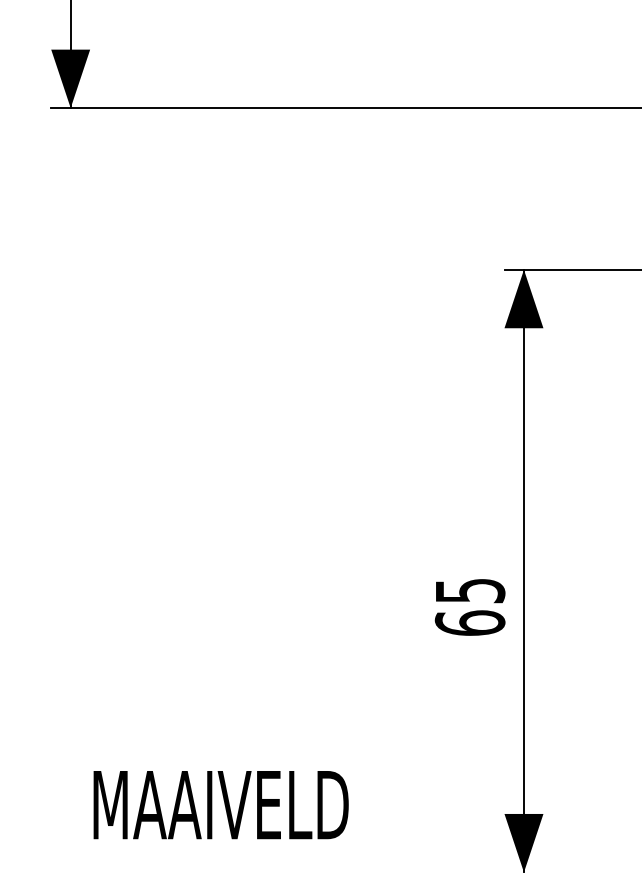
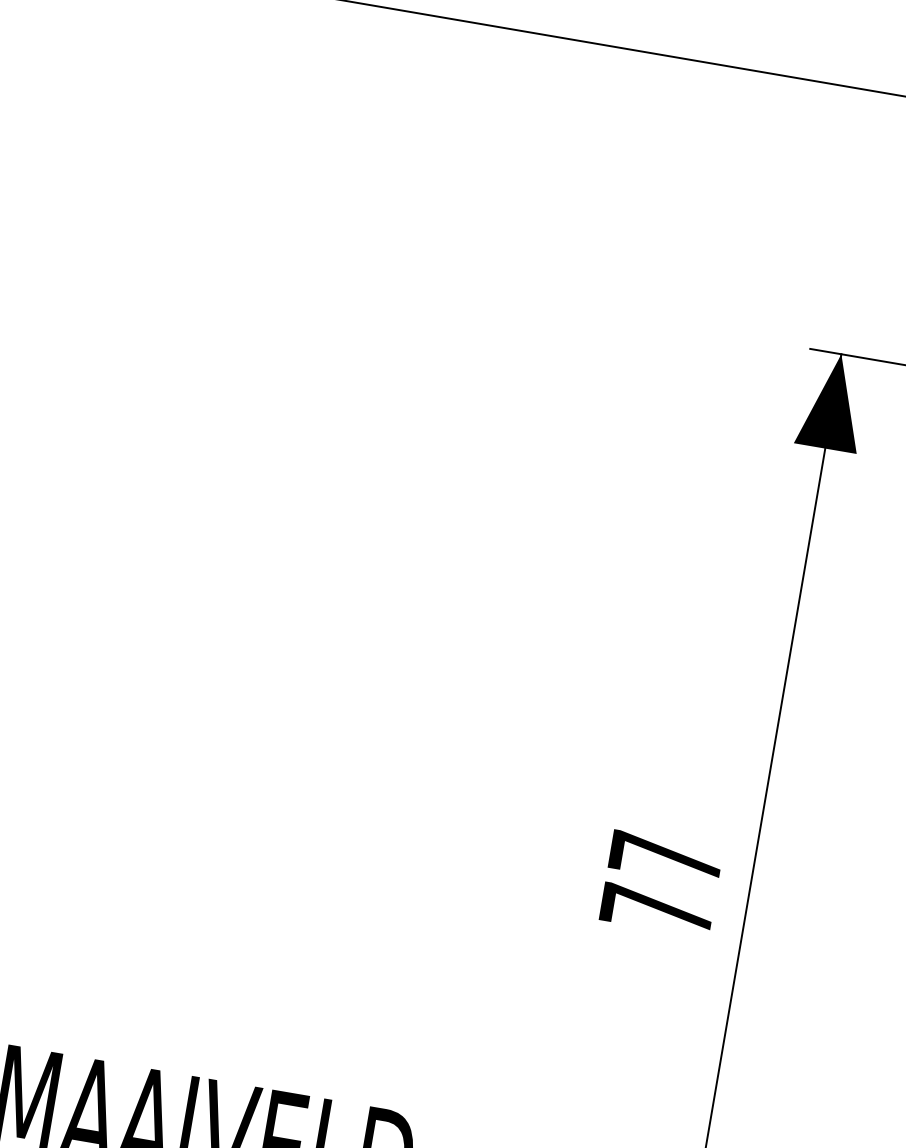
text: (469, 607) -> (660, 884), 65 -> 77

